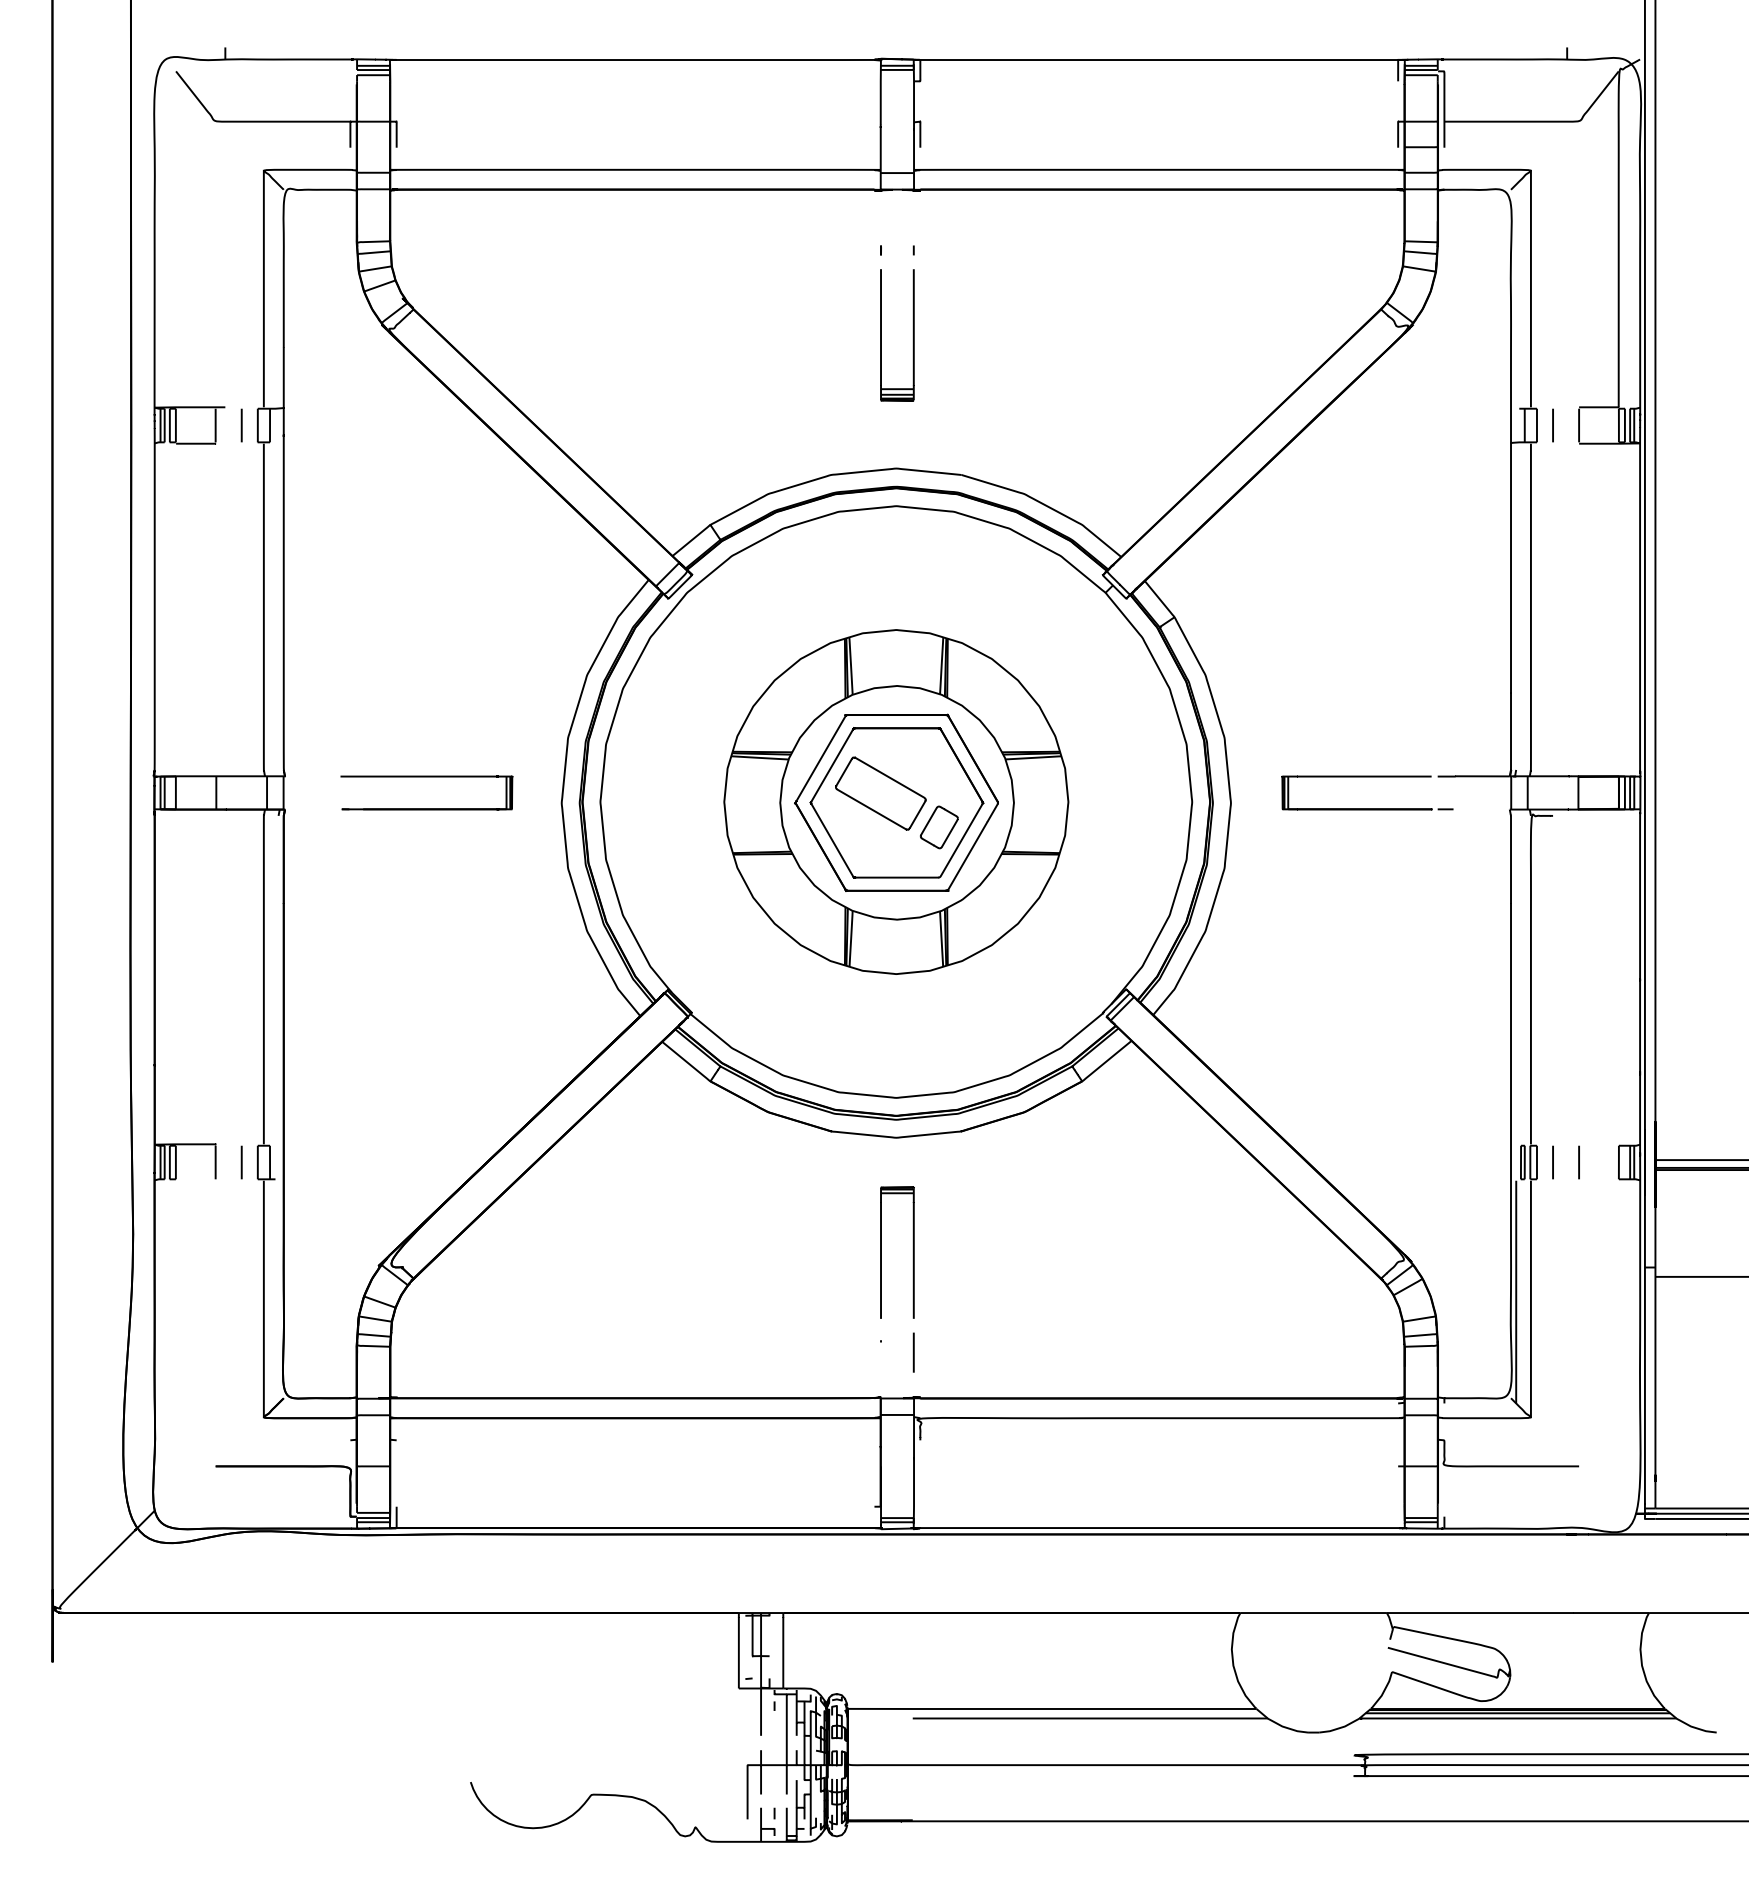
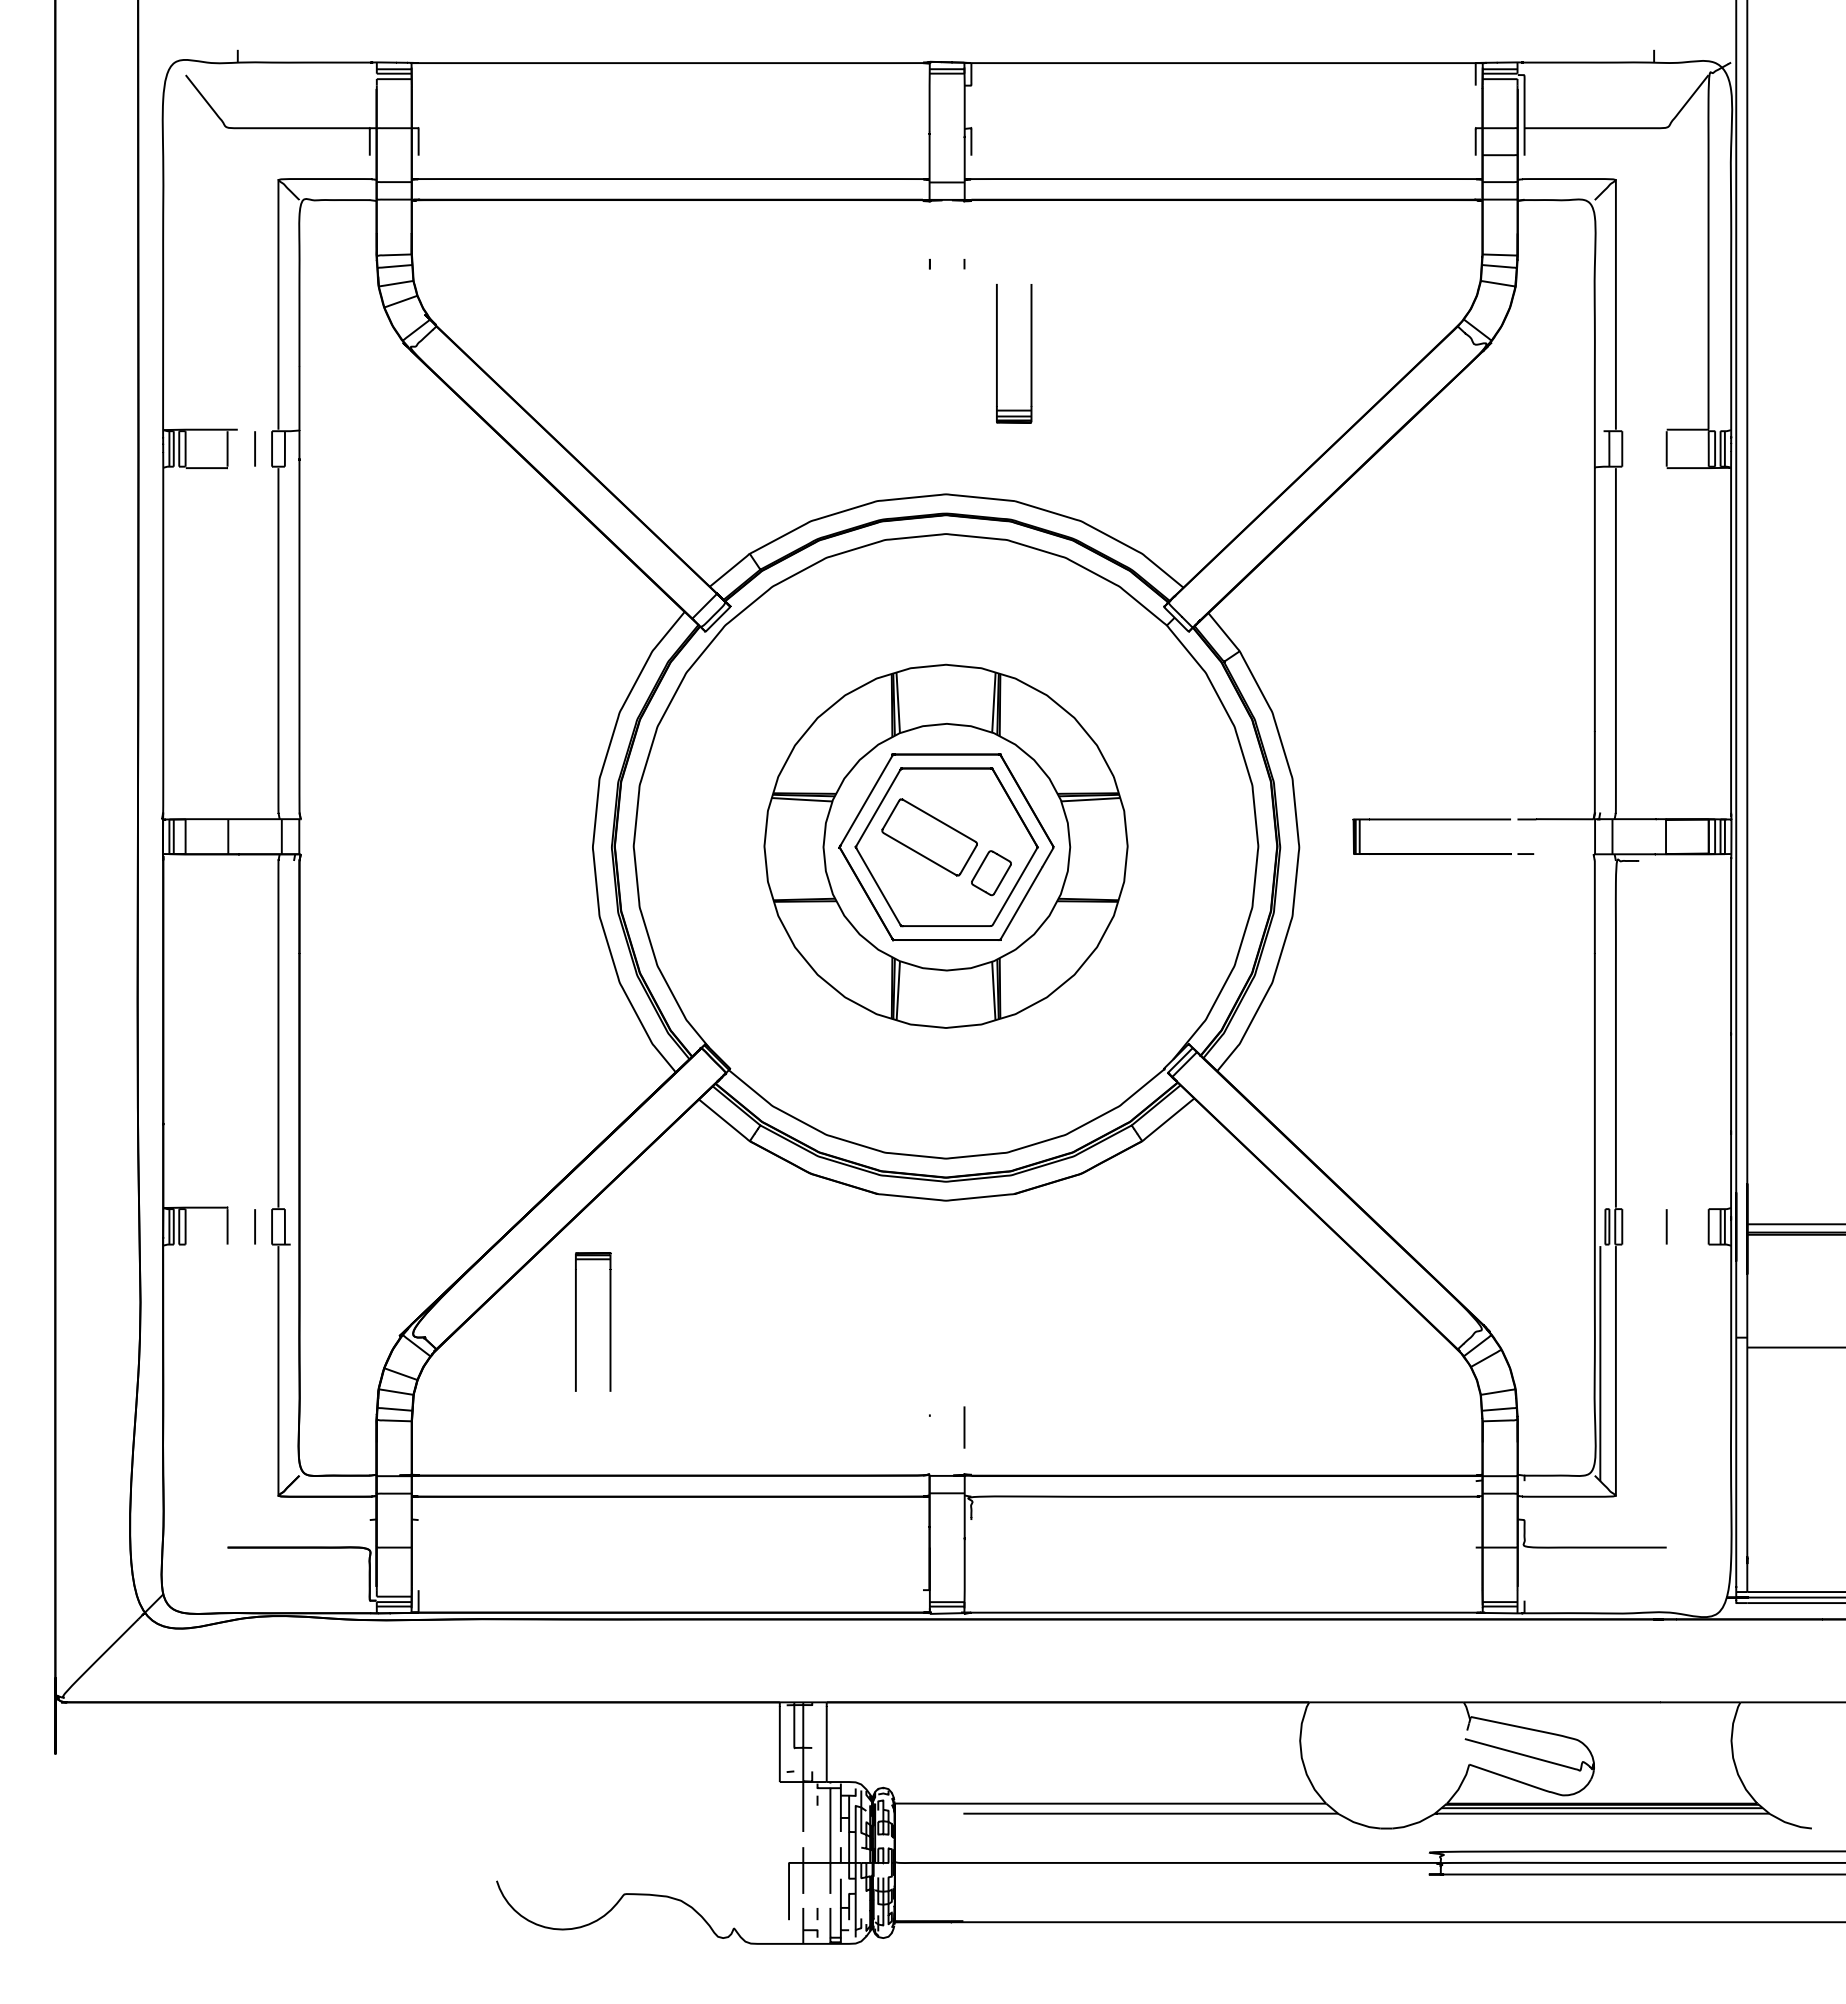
part: (912, 335) -> (1030, 353), moved
line: (1553, 425) -> (1639, 448), removed
part: (426, 777) -> (450, 820), removed
line: (1553, 1162) -> (1639, 1226), removed
part: (912, 1252) -> (609, 1321), moved

